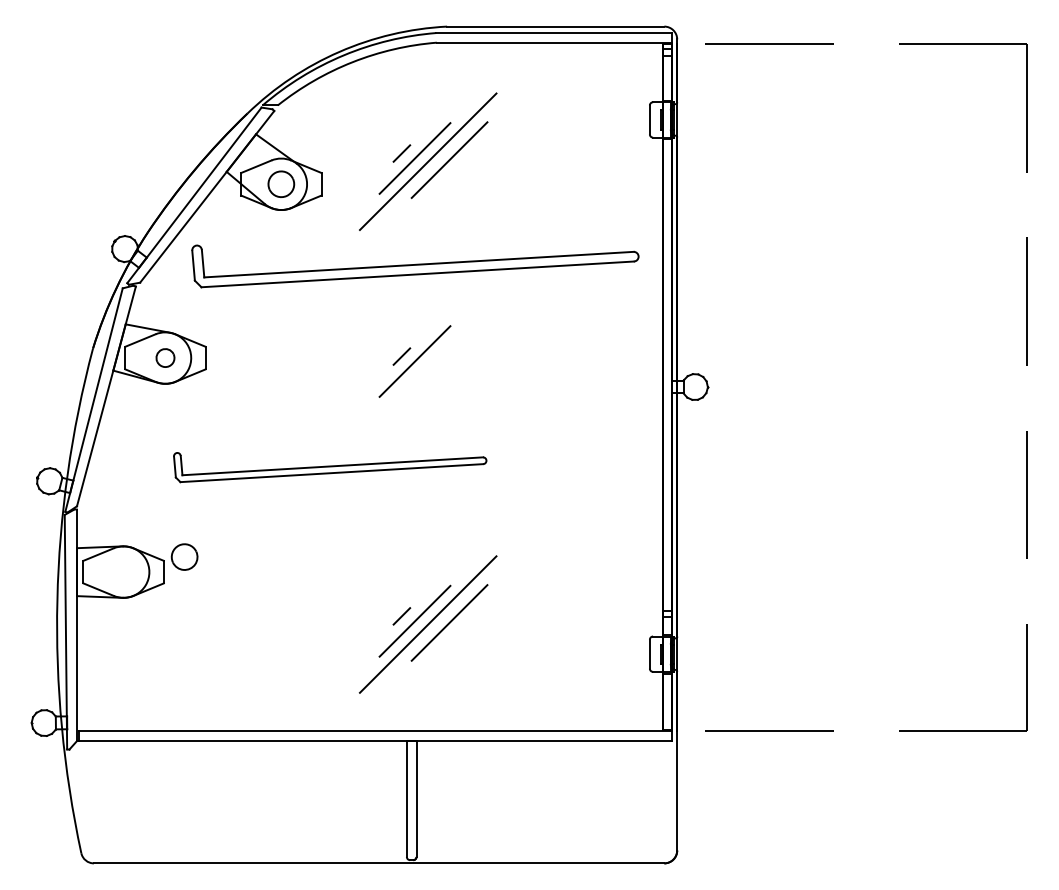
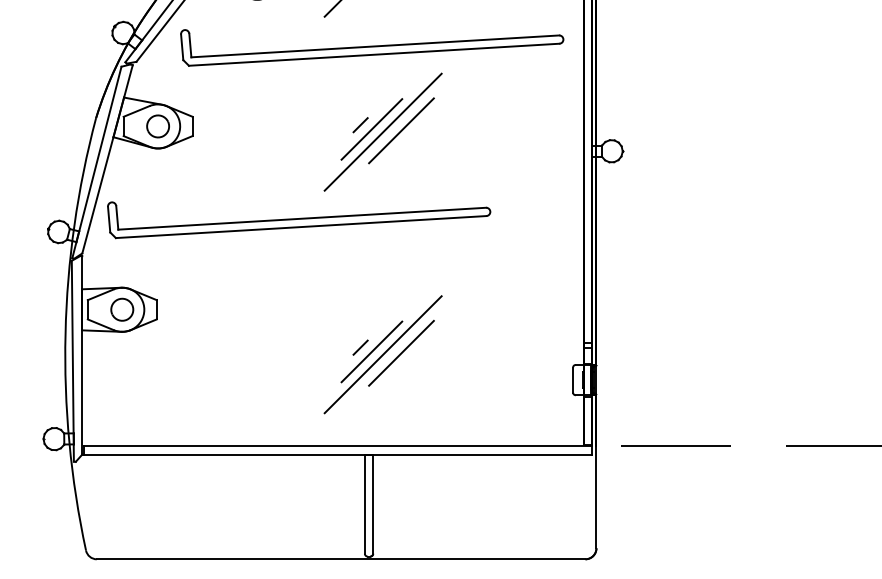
part: (165, 357) -> (158, 125), size x1.43
line: (449, 363) -> (401, 131), added
line: (427, 364) -> (382, 131), added
part: (330, 467) -> (299, 220), size x1.43
part: (184, 556) -> (122, 309), moved

